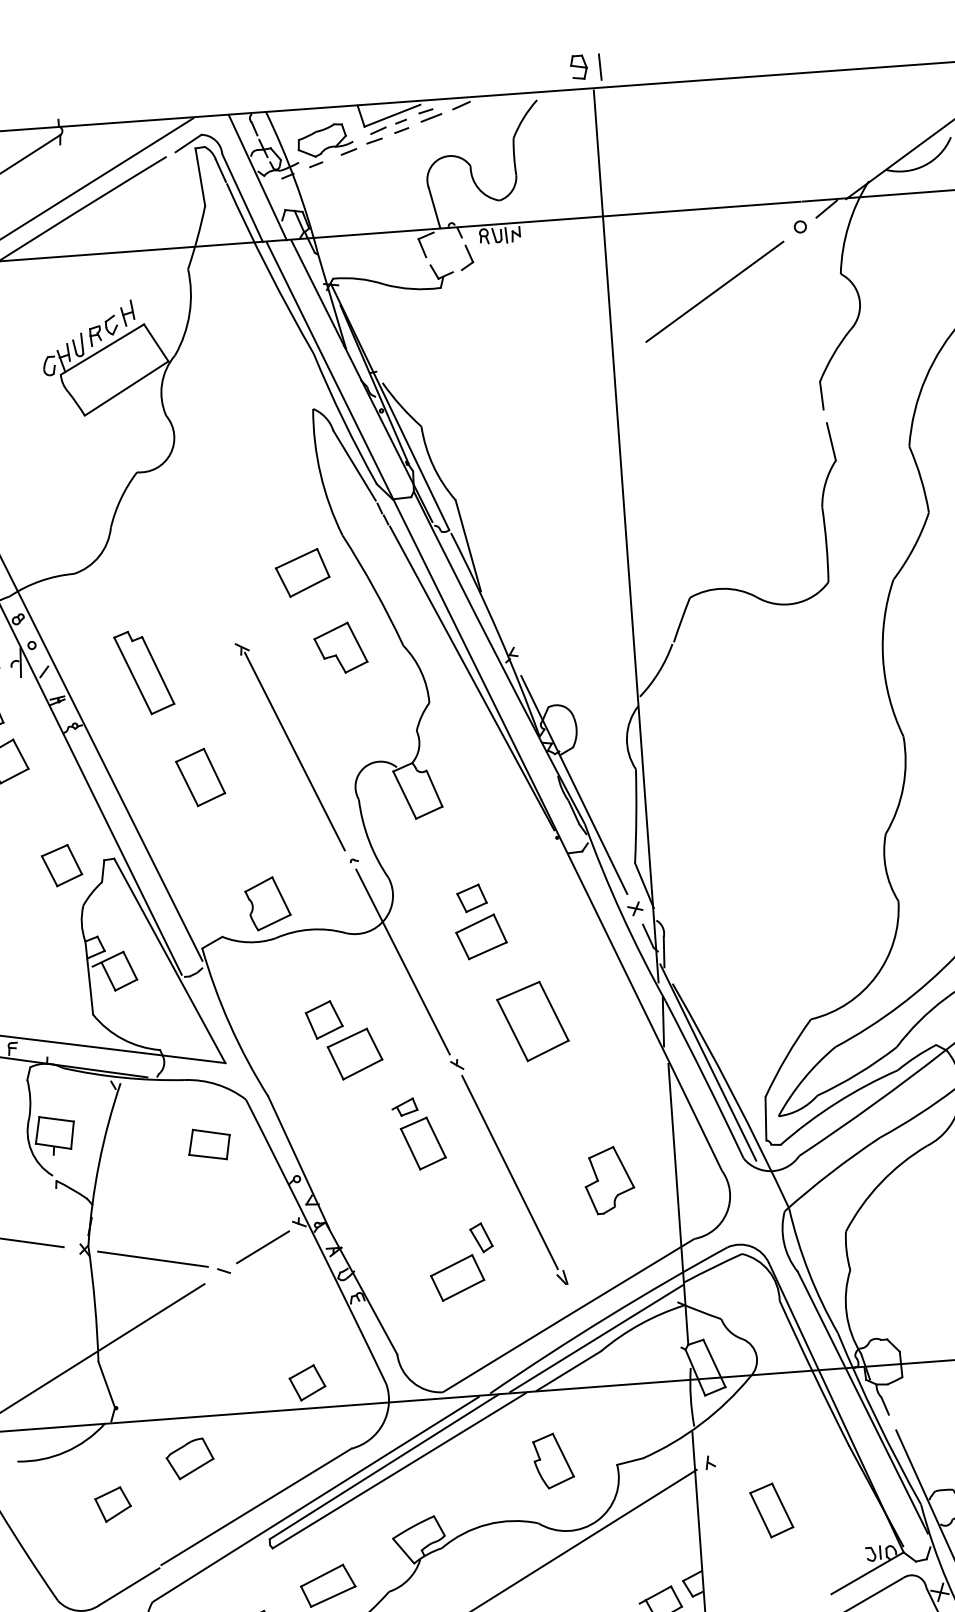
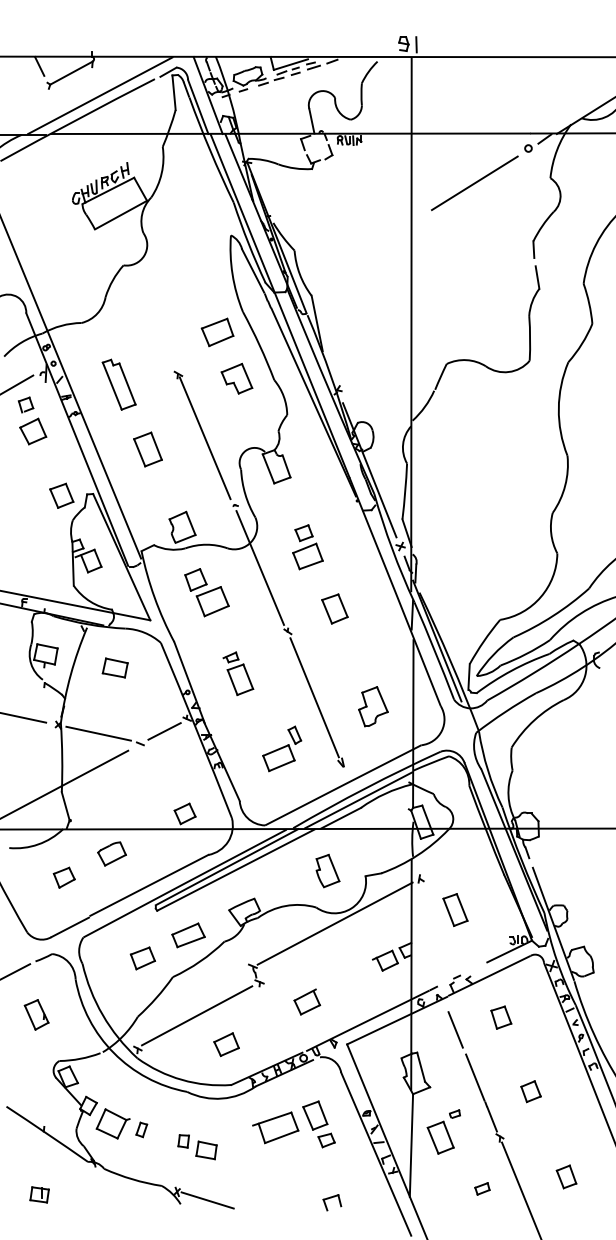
part: (532, 1020) -> (334, 608), size x0.62
part: (343, 1039) -> (206, 592), moved
part: (419, 1133) -> (238, 673), moved
part: (208, 1143) -> (114, 667), moved

